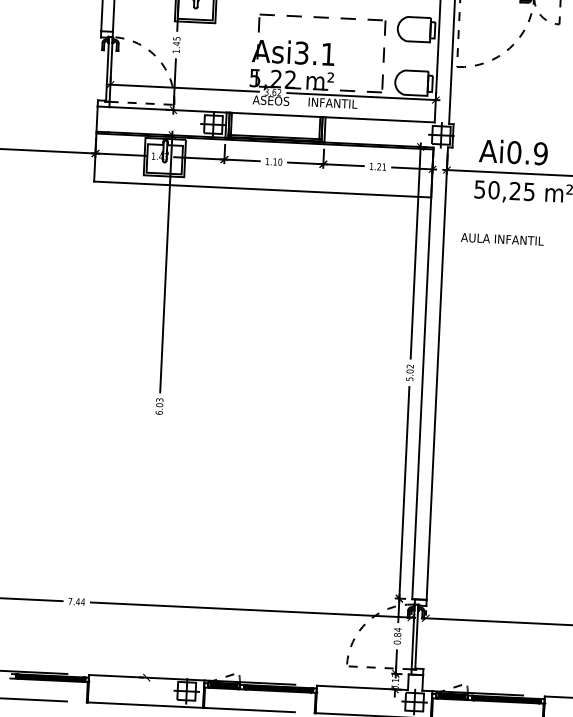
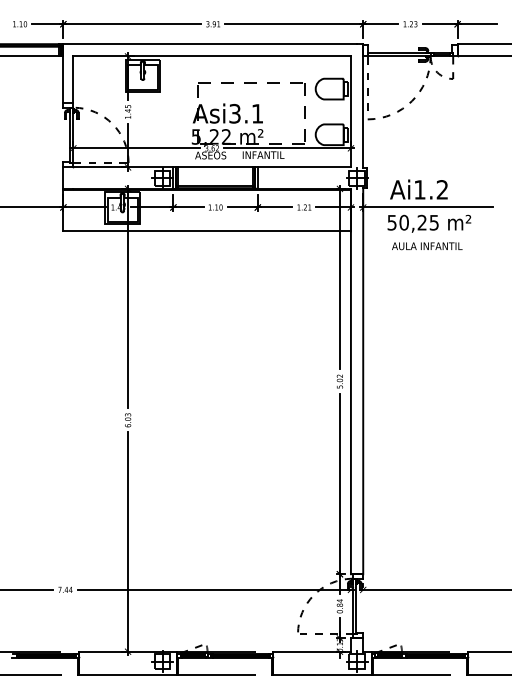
text: (527, 152) -> (431, 189), Ai0.9 -> Ai1.2
text: (502, 239) -> (427, 246), moved
line: (153, 550) -> (128, 543), added

